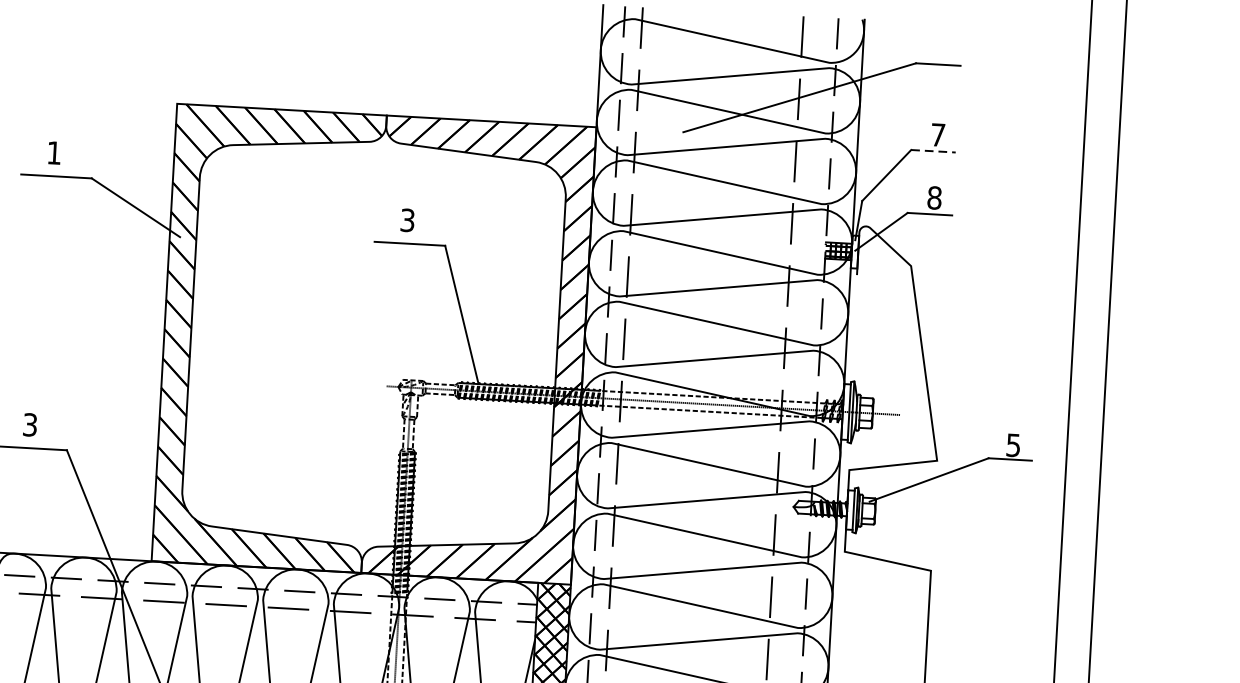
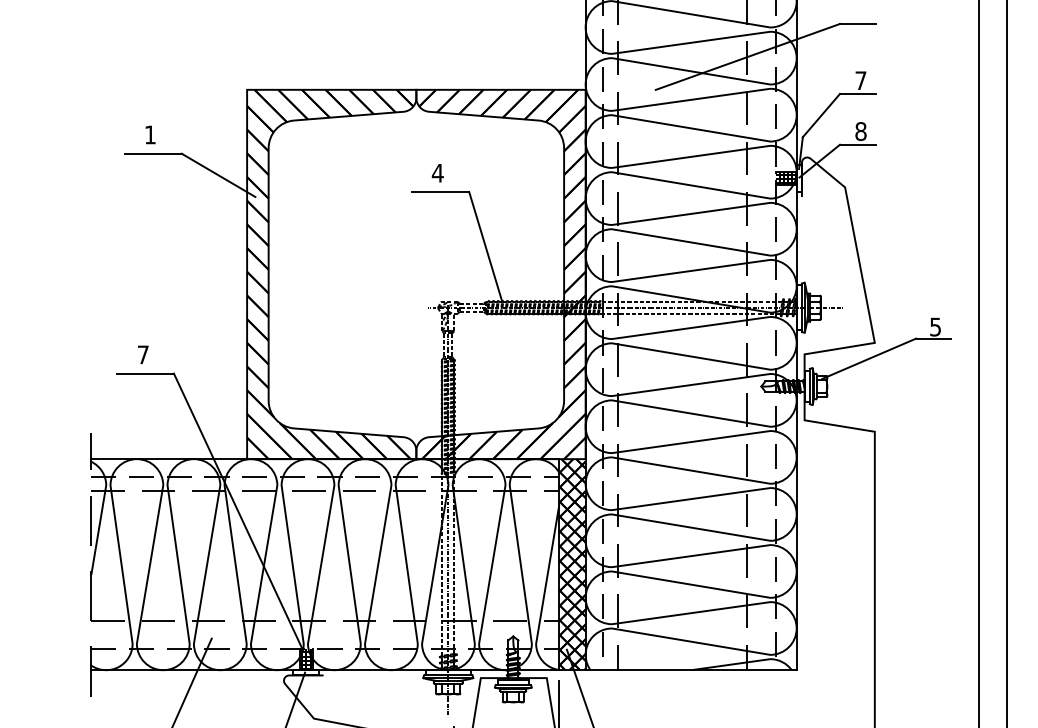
line: (932, 150) -> (857, 93), dashed -> solid
text: (407, 219) -> (437, 172), 3 -> 4
text: (29, 424) -> (142, 354), 3 -> 7

